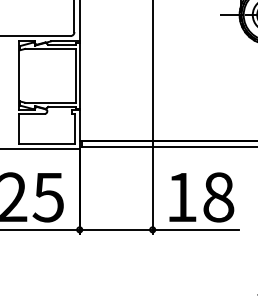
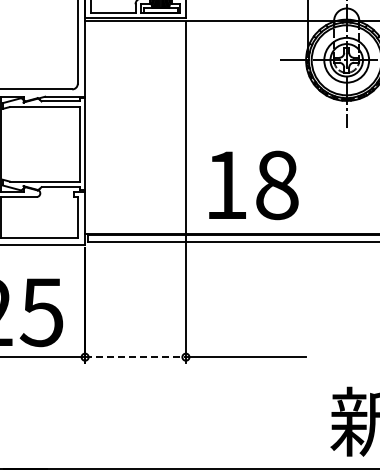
text: (201, 197) -> (253, 185), moved
line: (116, 230) -> (136, 357), solid -> dashed

